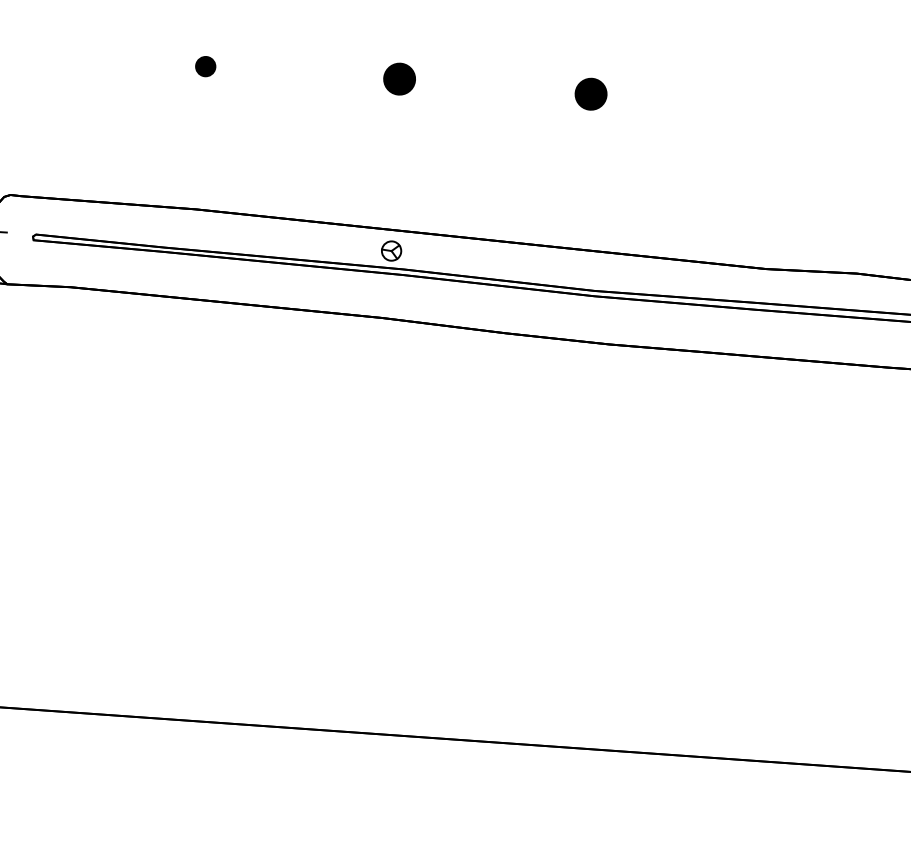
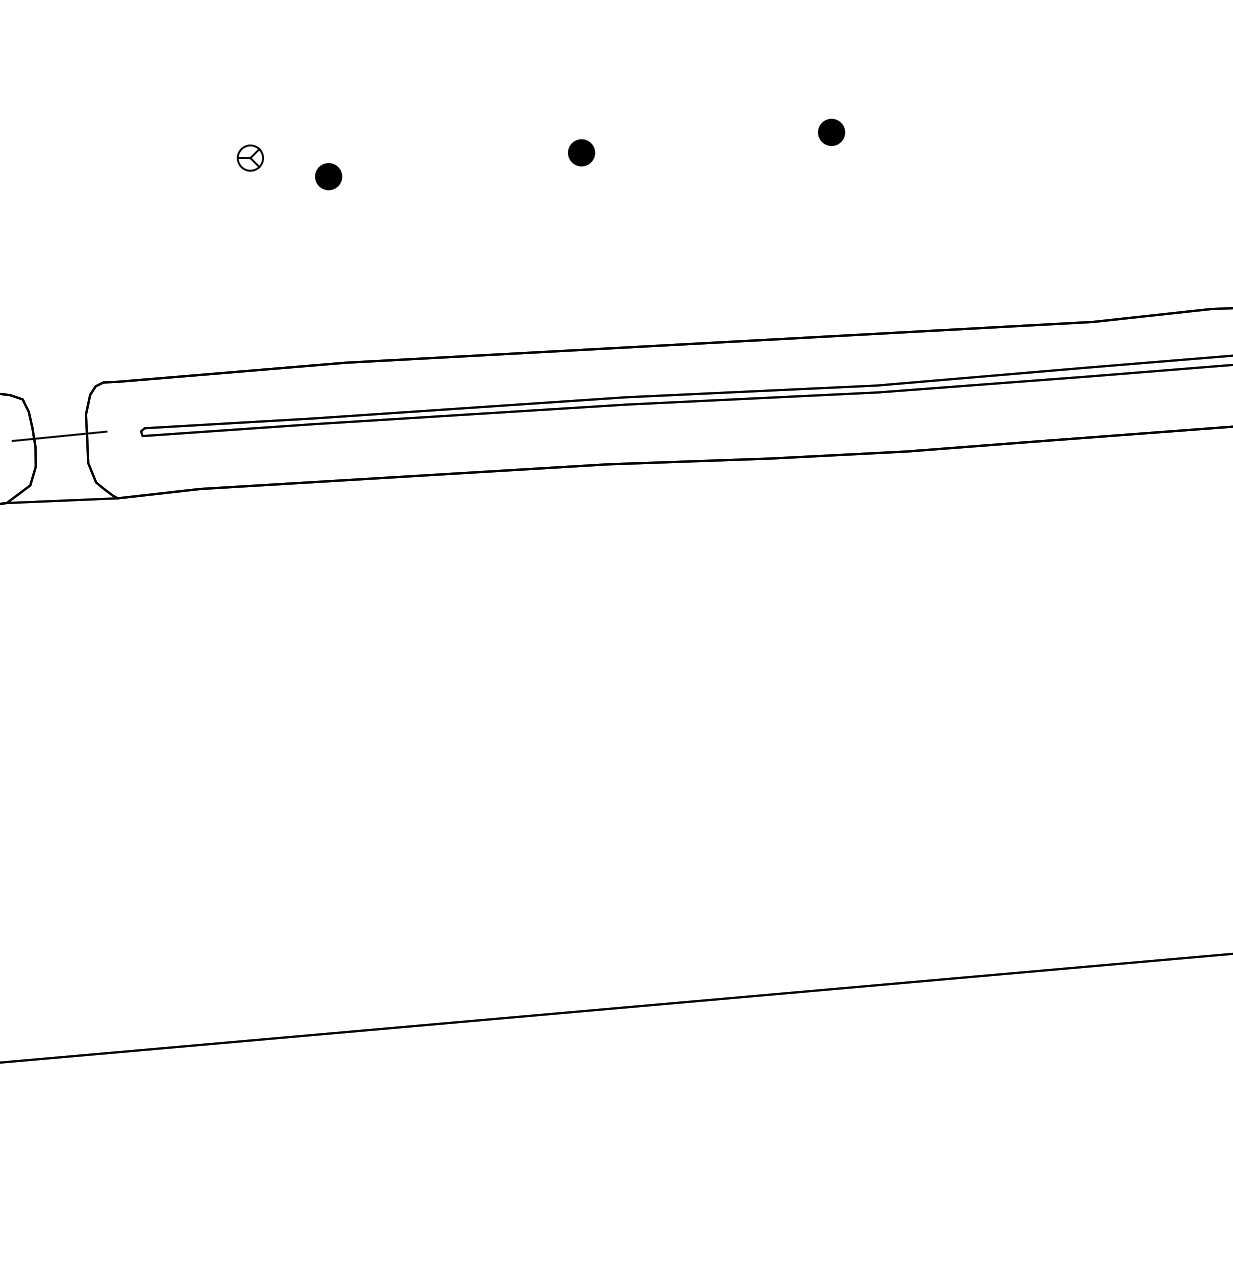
part: (399, 78) -> (581, 152), size x0.62
part: (591, 93) -> (831, 131), size x0.62
part: (390, 250) -> (249, 157), moved

